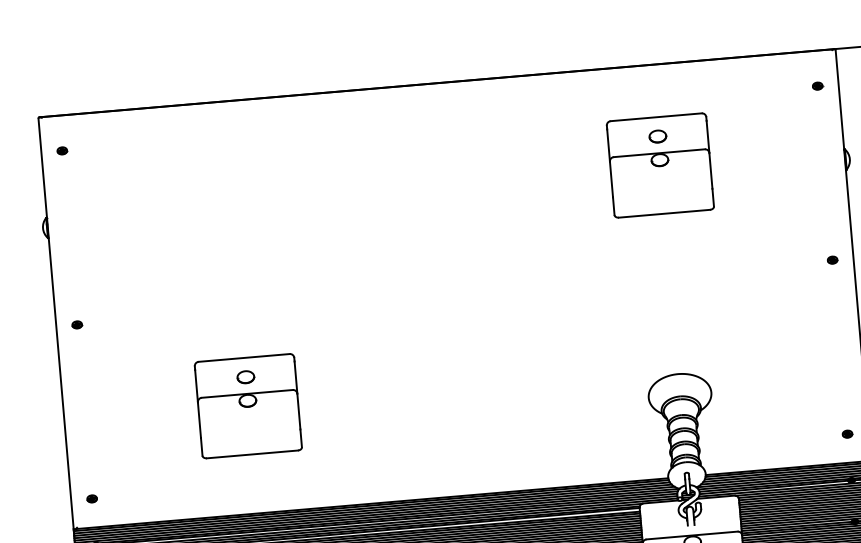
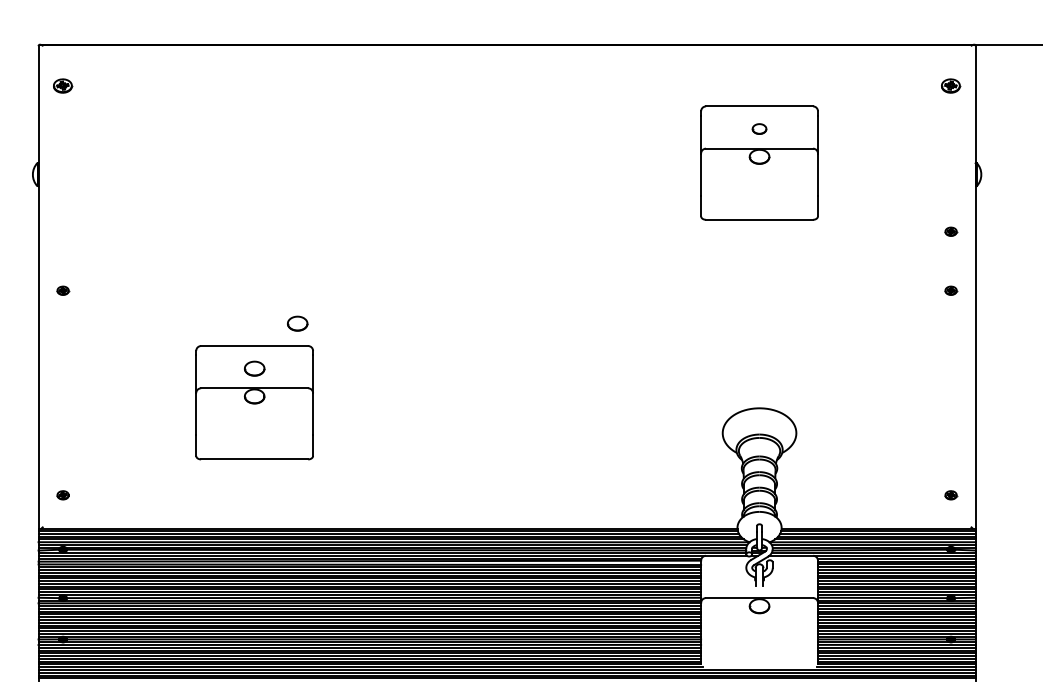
part: (818, 86) -> (951, 86), size x1.6
part: (657, 136) -> (759, 128), size x0.7
part: (62, 151) -> (63, 86), size x1.6
part: (828, 209) -> (951, 231), added
part: (279, 335) -> (297, 323), added

